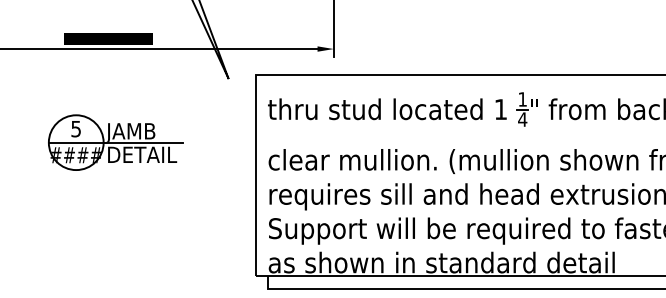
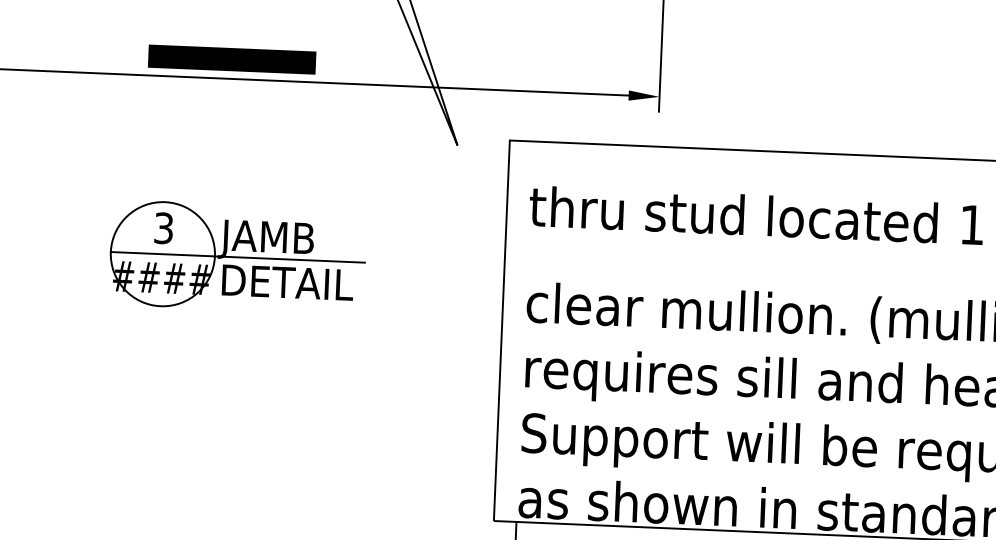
text: (75, 128) -> (162, 227), 5 -> 3

